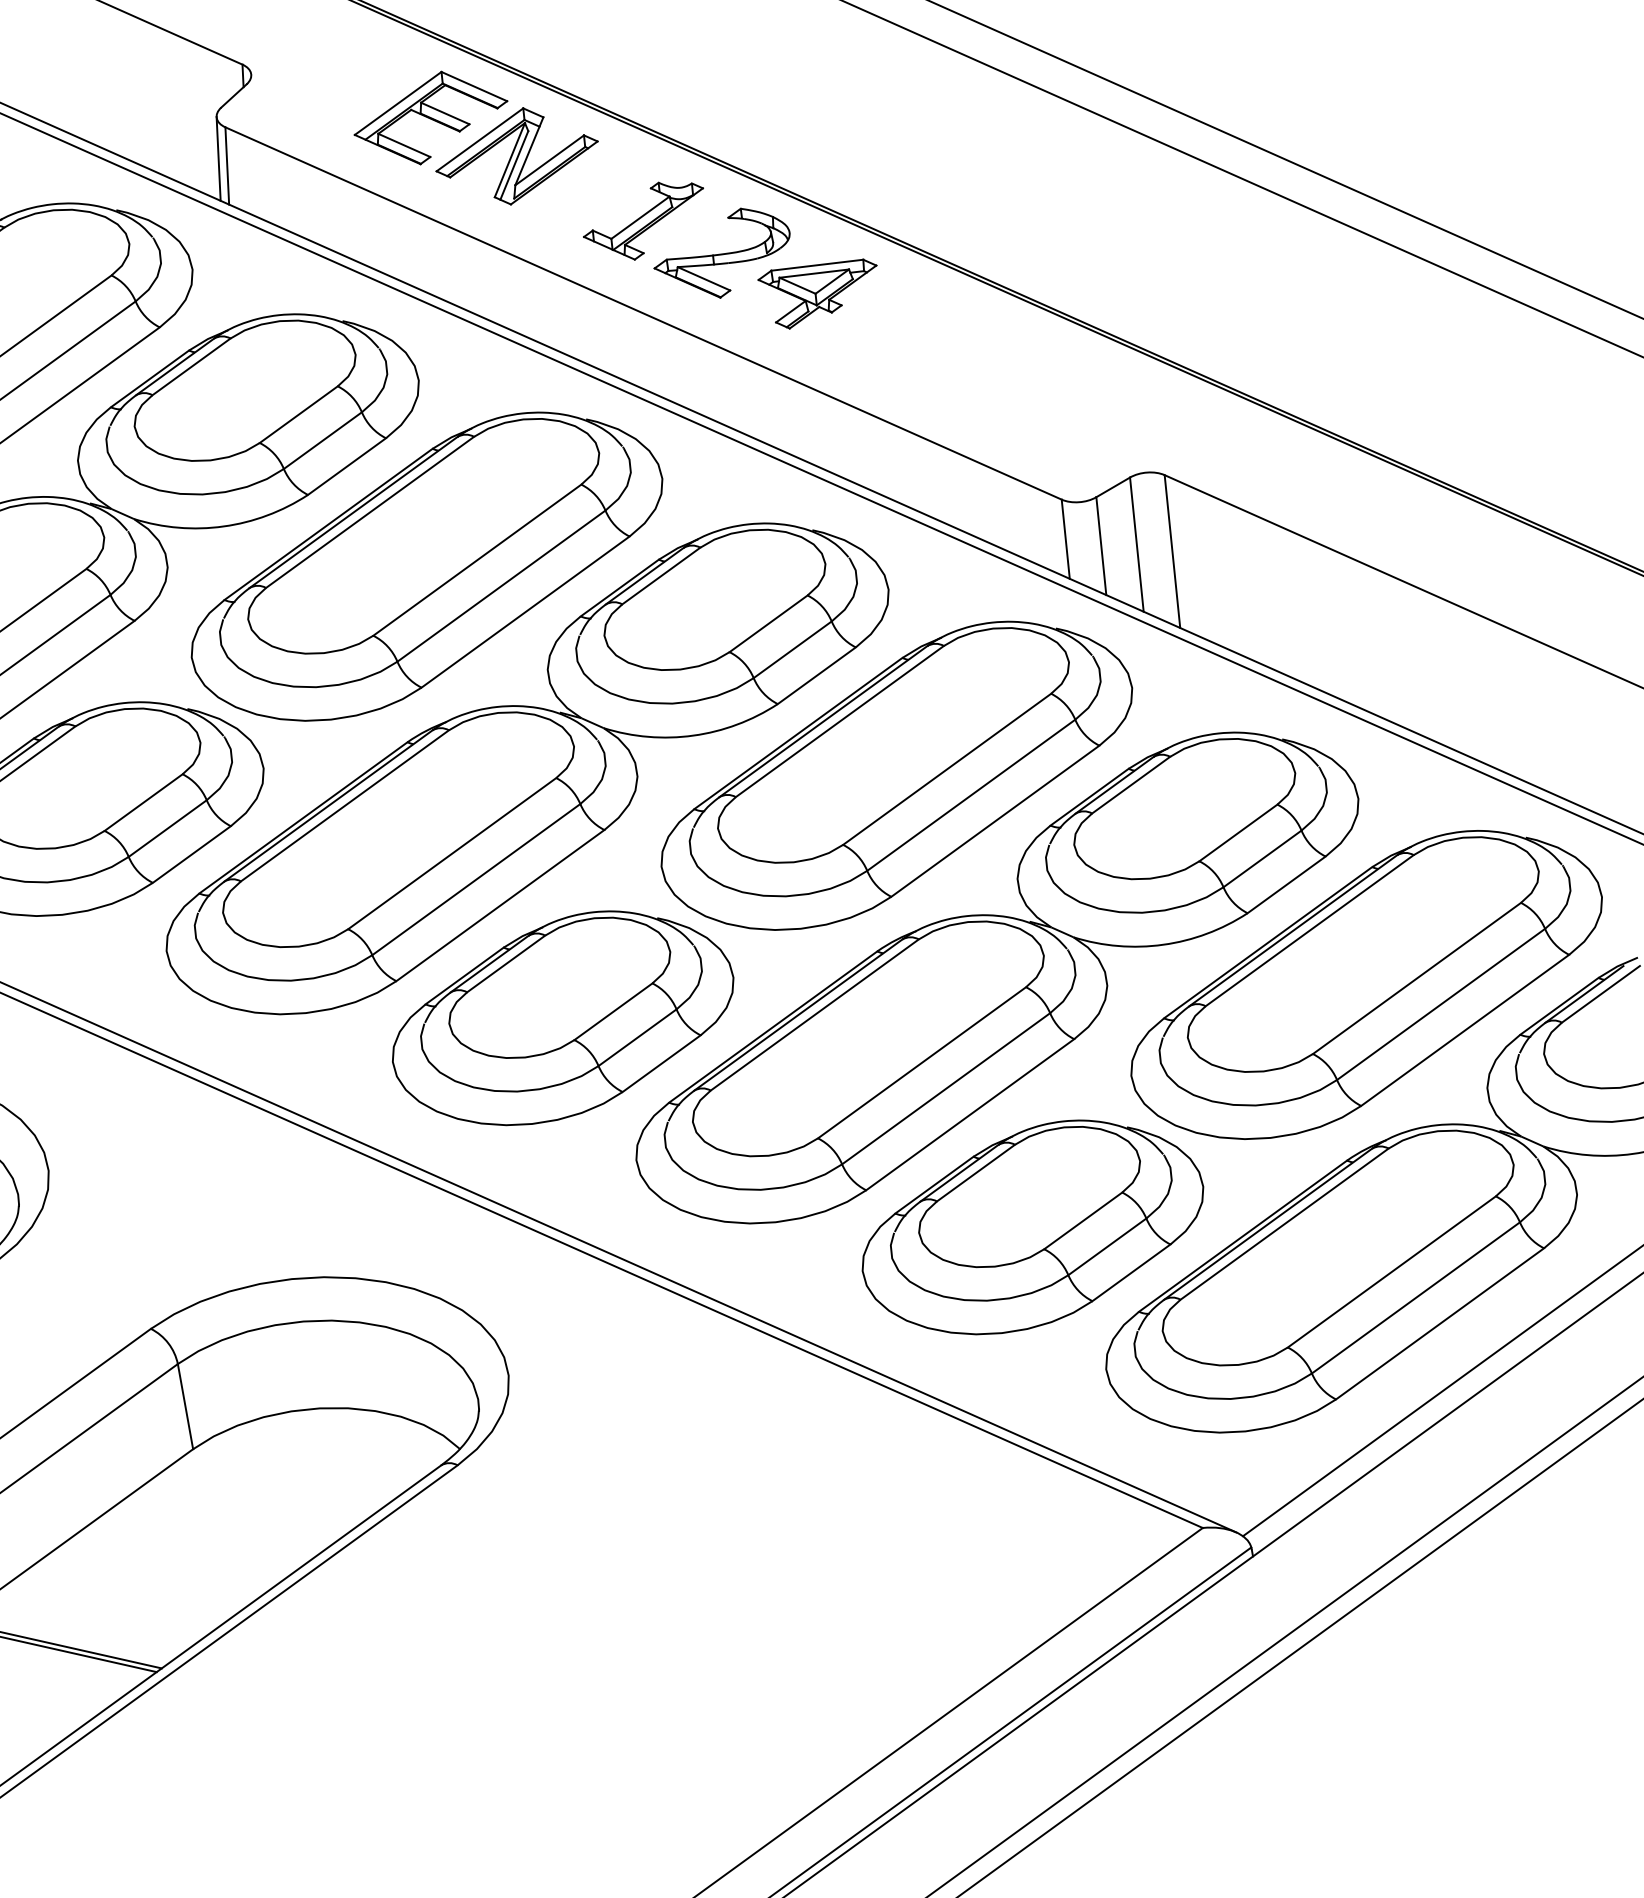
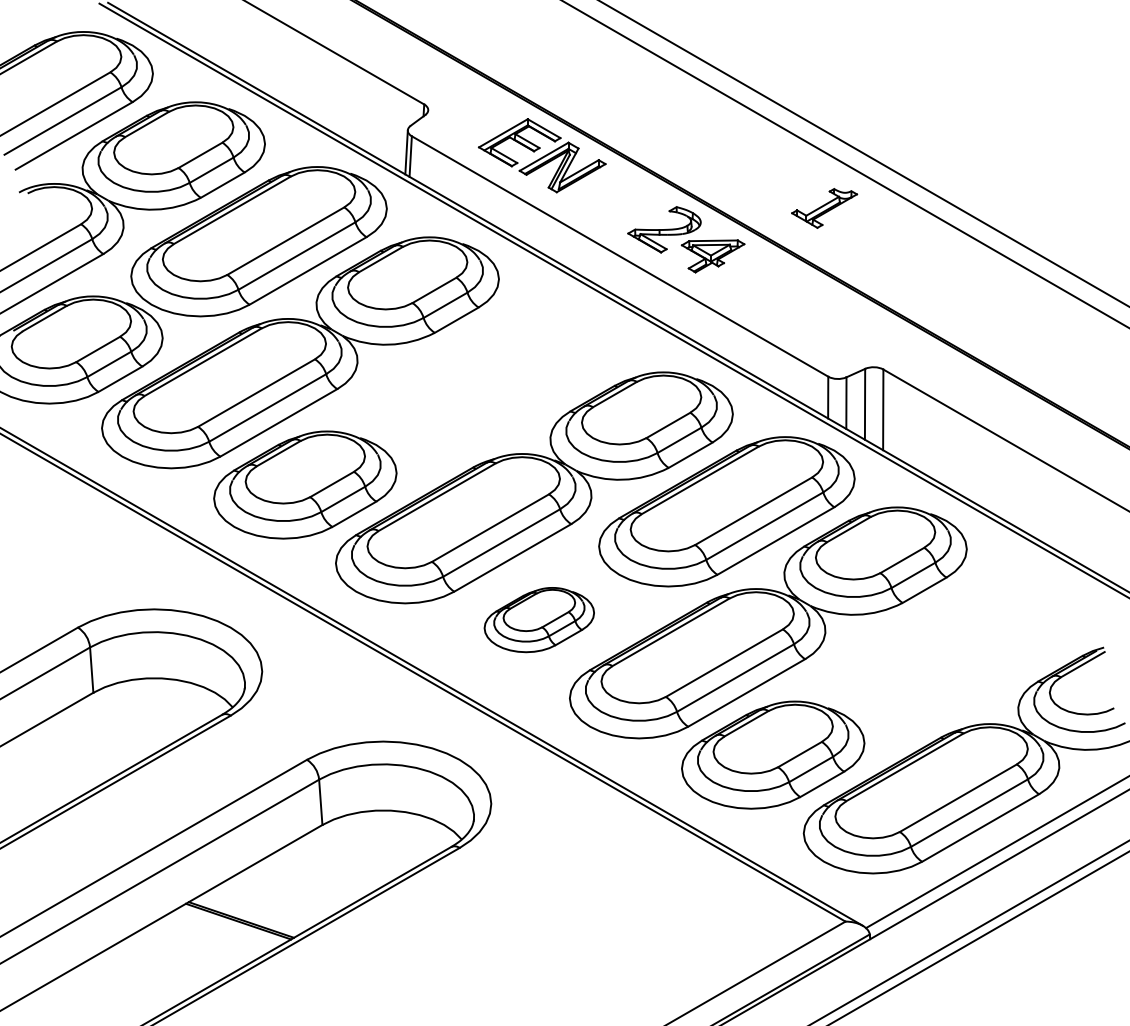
part: (644, 221) -> (824, 208), moved
part: (425, 566) -> (492, 376), removed
part: (1365, 984) -> (960, 646), removed
part: (563, 1016) -> (539, 619), size x0.6

